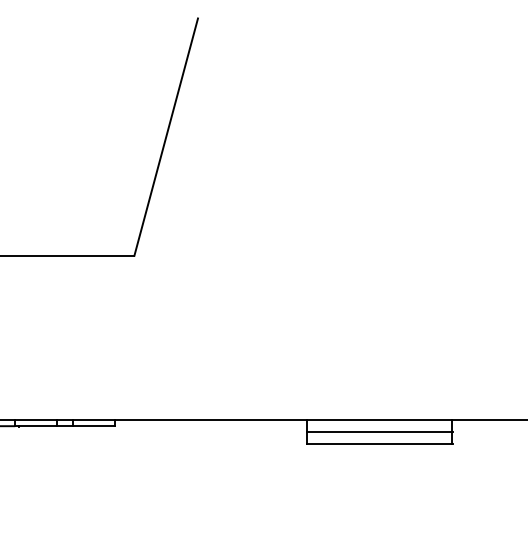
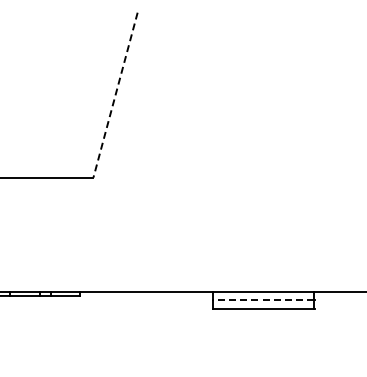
line: (166, 137) -> (115, 95), solid -> dashed
line: (379, 432) -> (263, 300), solid -> dashed

